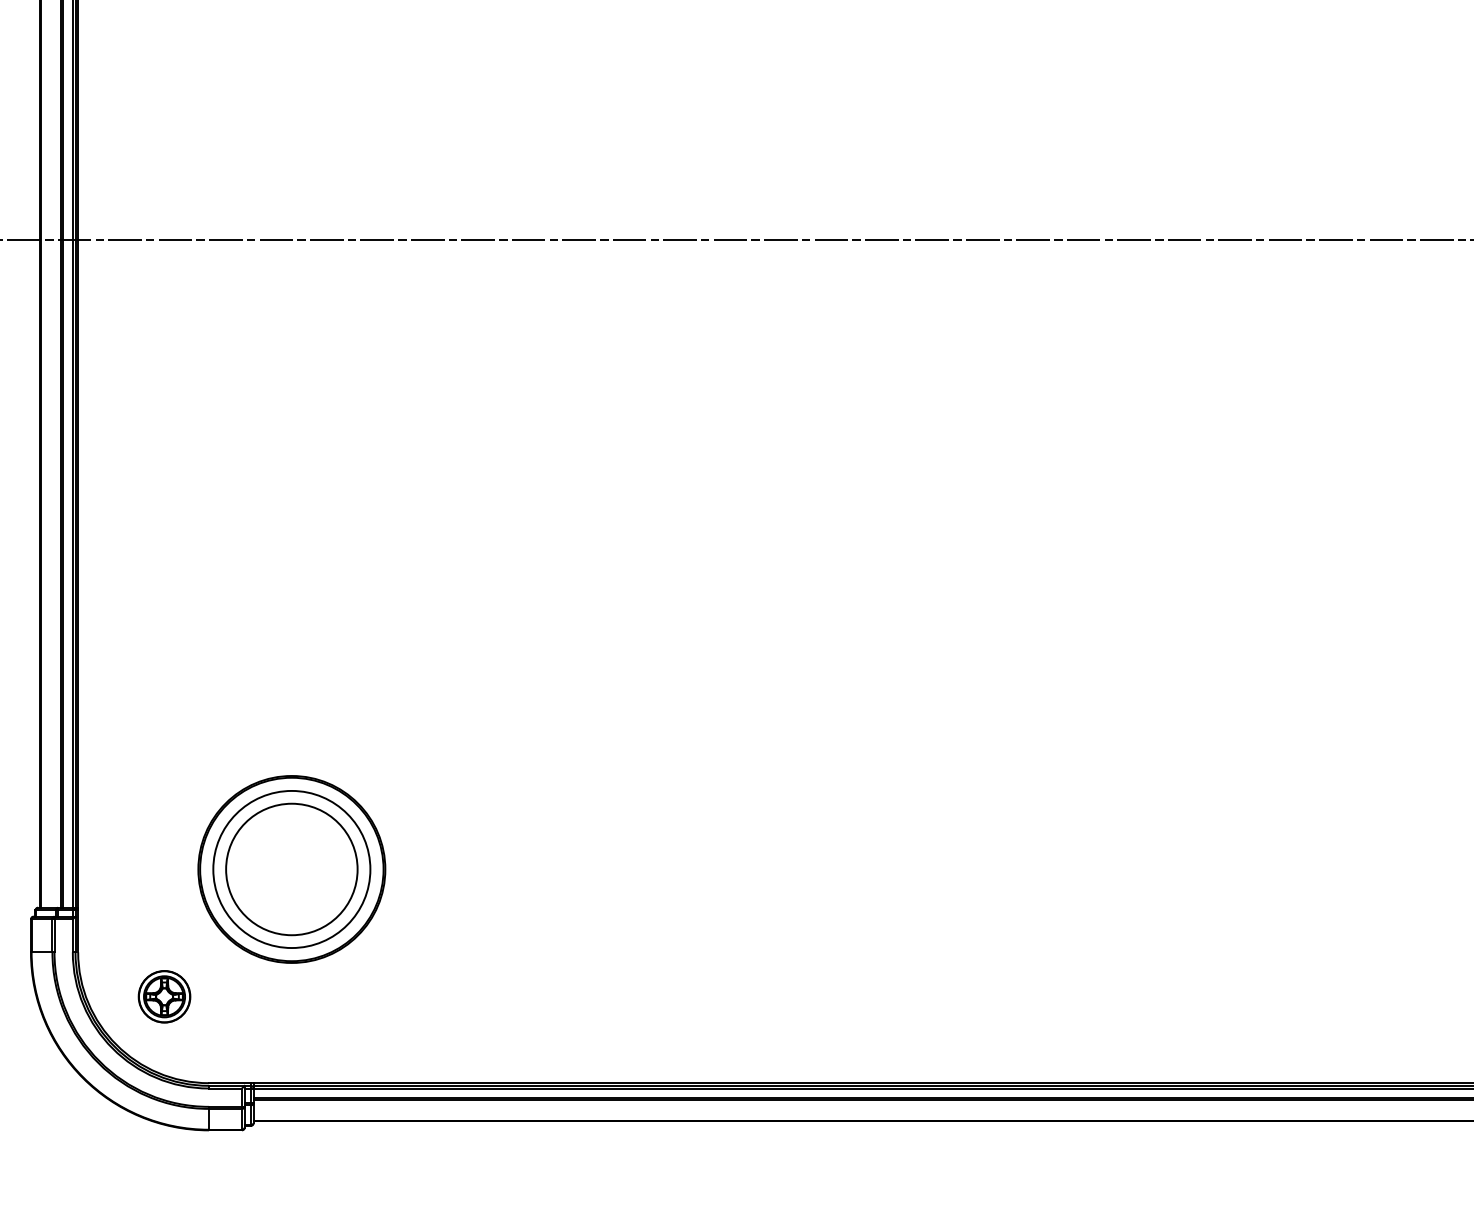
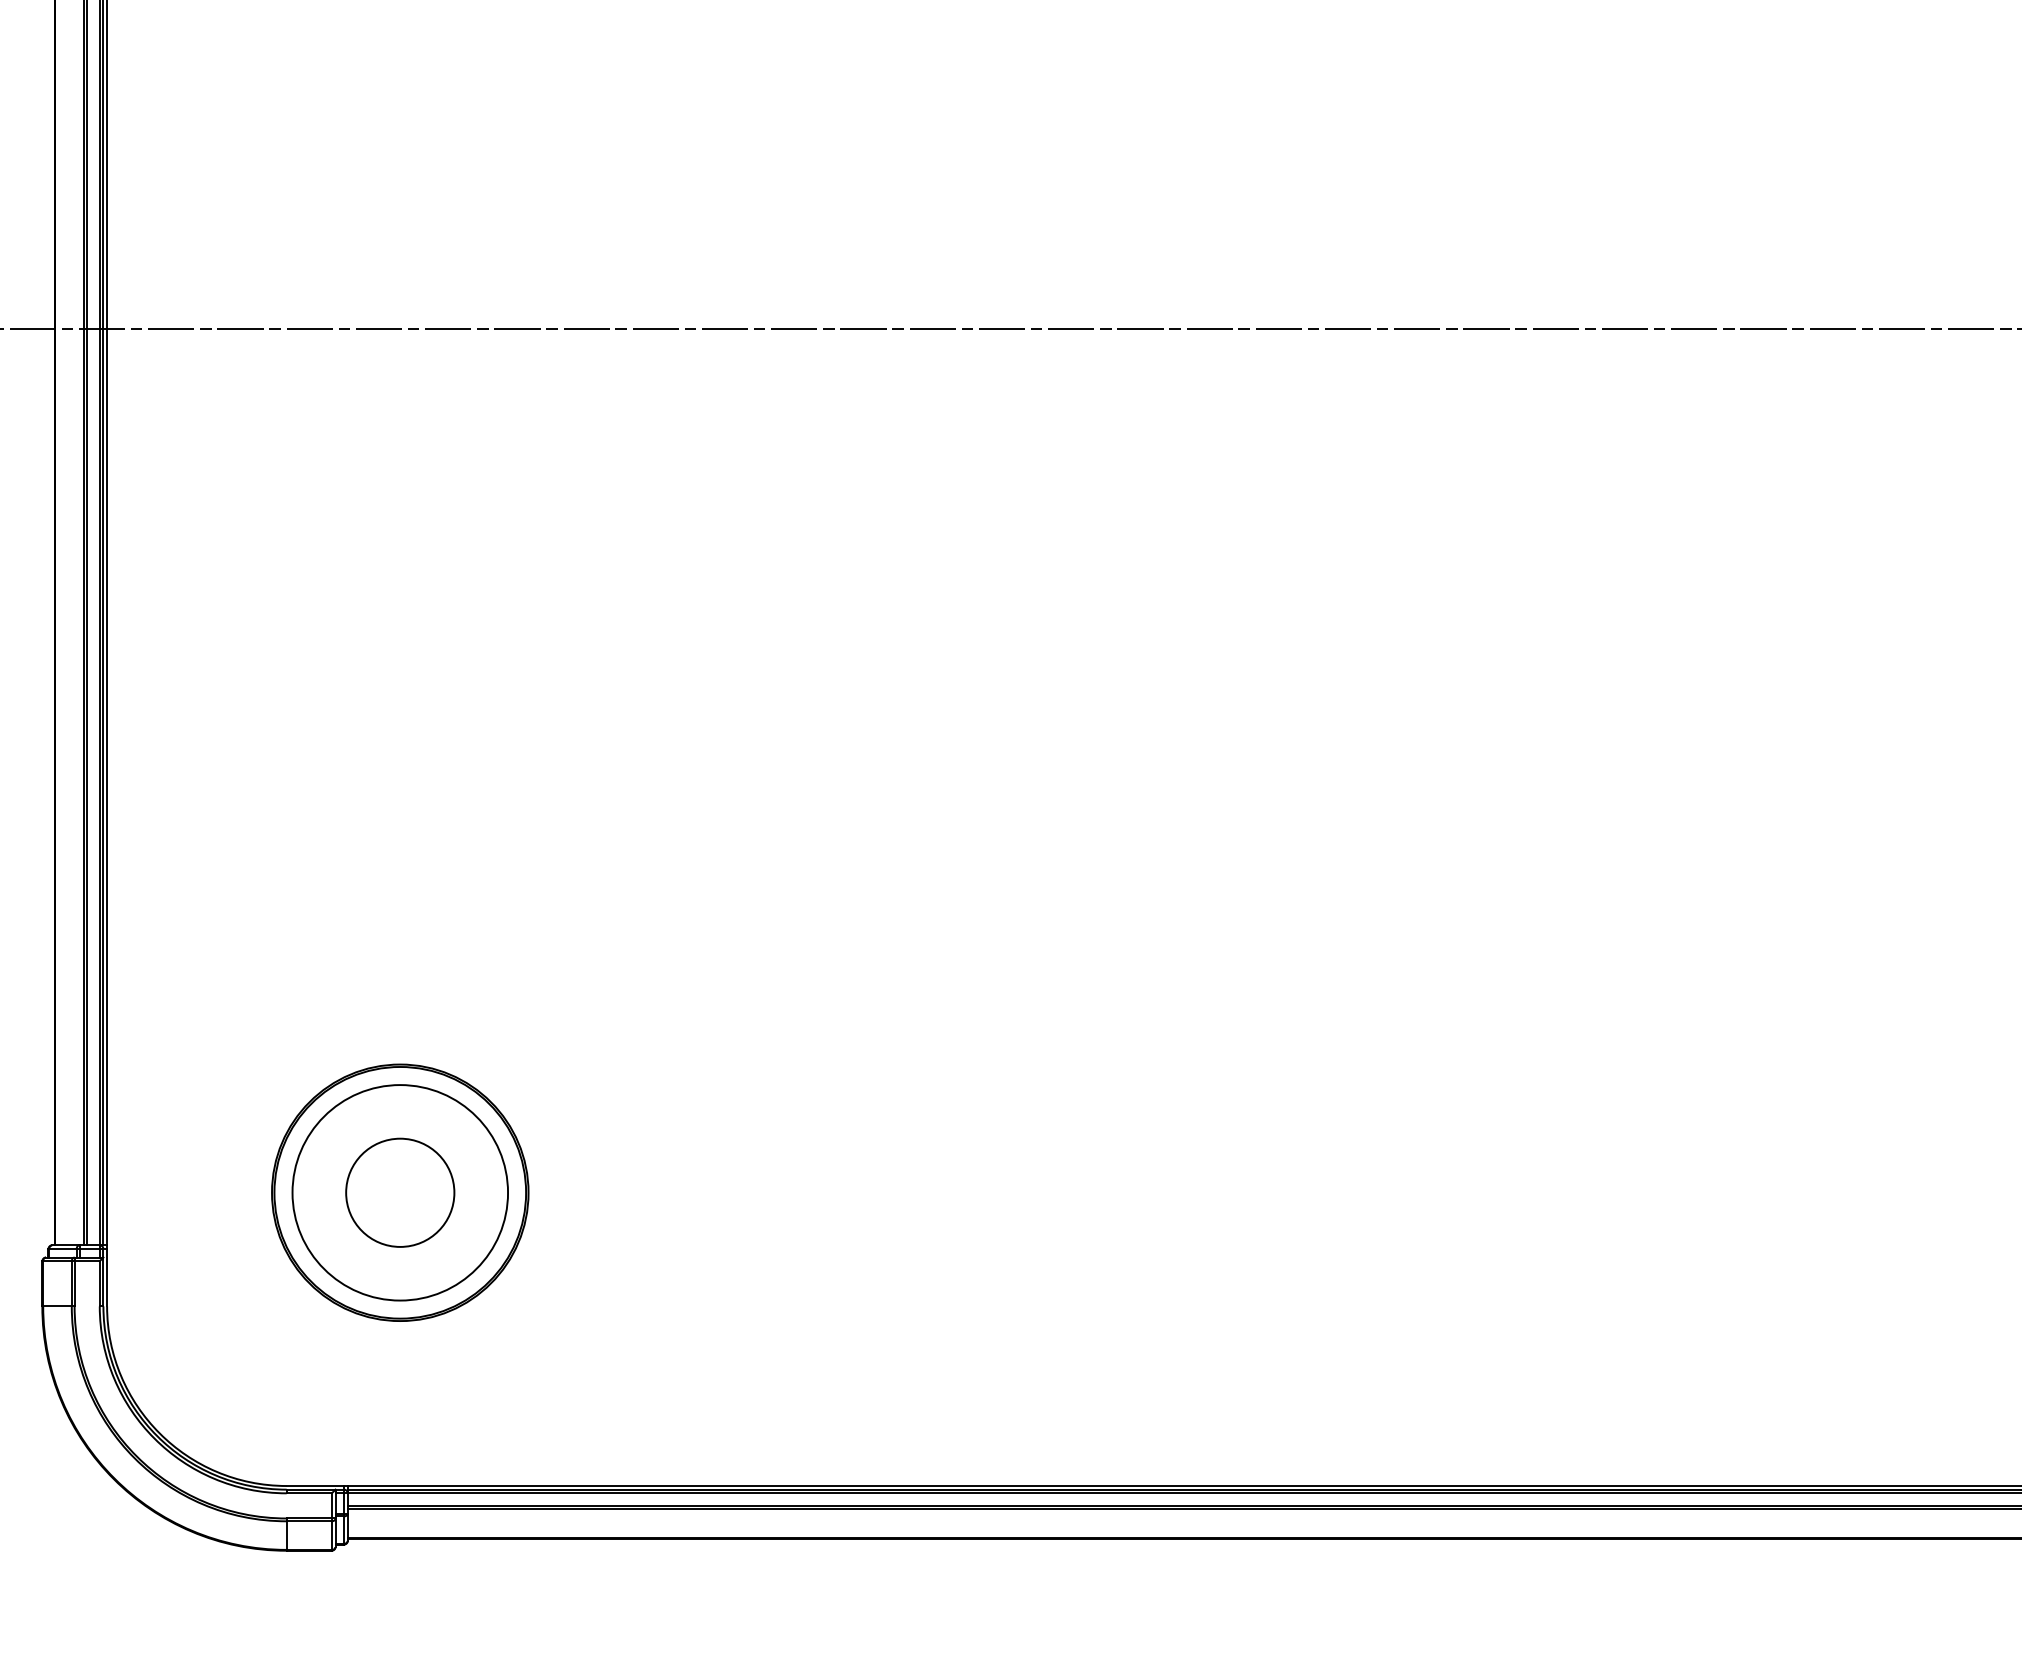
circle: (291, 869) -> (399, 1192), size x0.6
part: (164, 996) -> (225, 1367), removed

